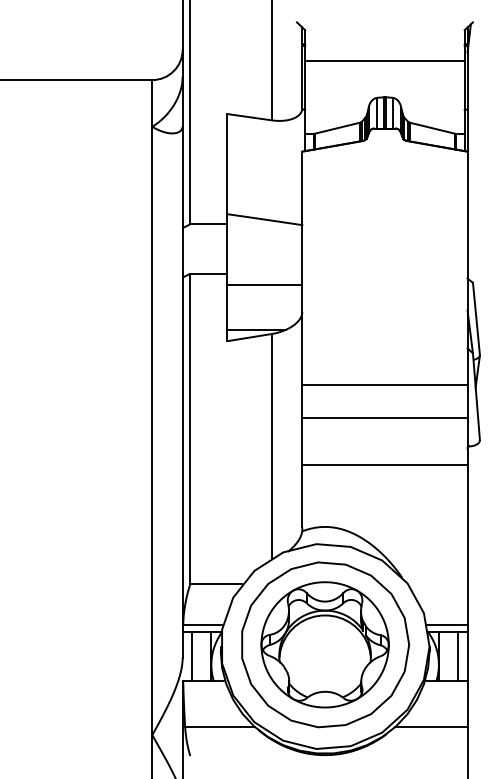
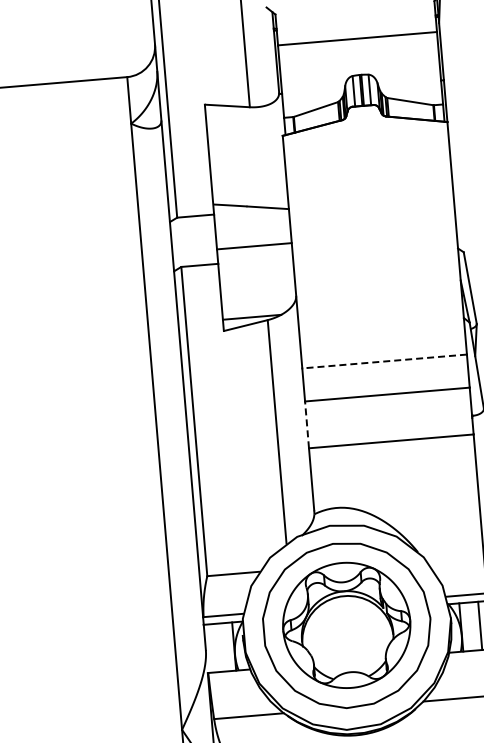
line: (264, 285) -> (254, 246), moved
line: (384, 385) -> (384, 362), solid -> dashed
line: (302, 441) -> (307, 424), solid -> dashed
line: (192, 656) -> (215, 648), removed

